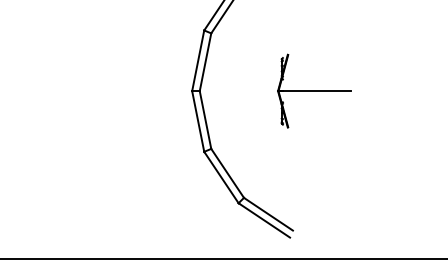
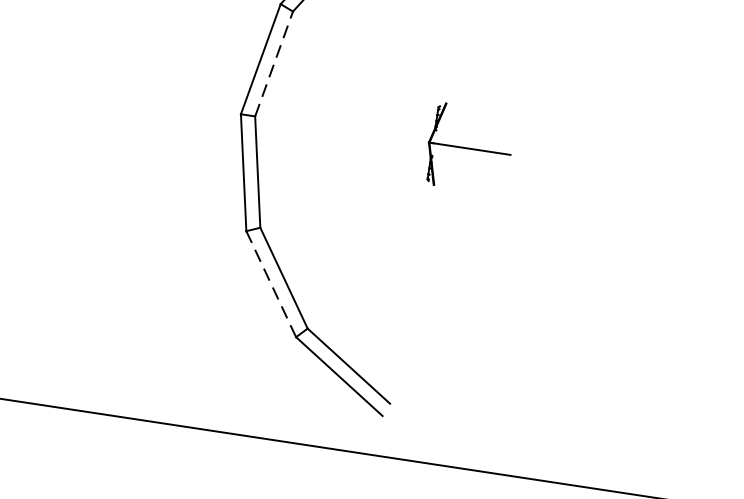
line: (205, 61) -> (274, 62), solid -> dashed
part: (314, 90) -> (470, 147), size x0.6
line: (221, 177) -> (271, 284), solid -> dashed

